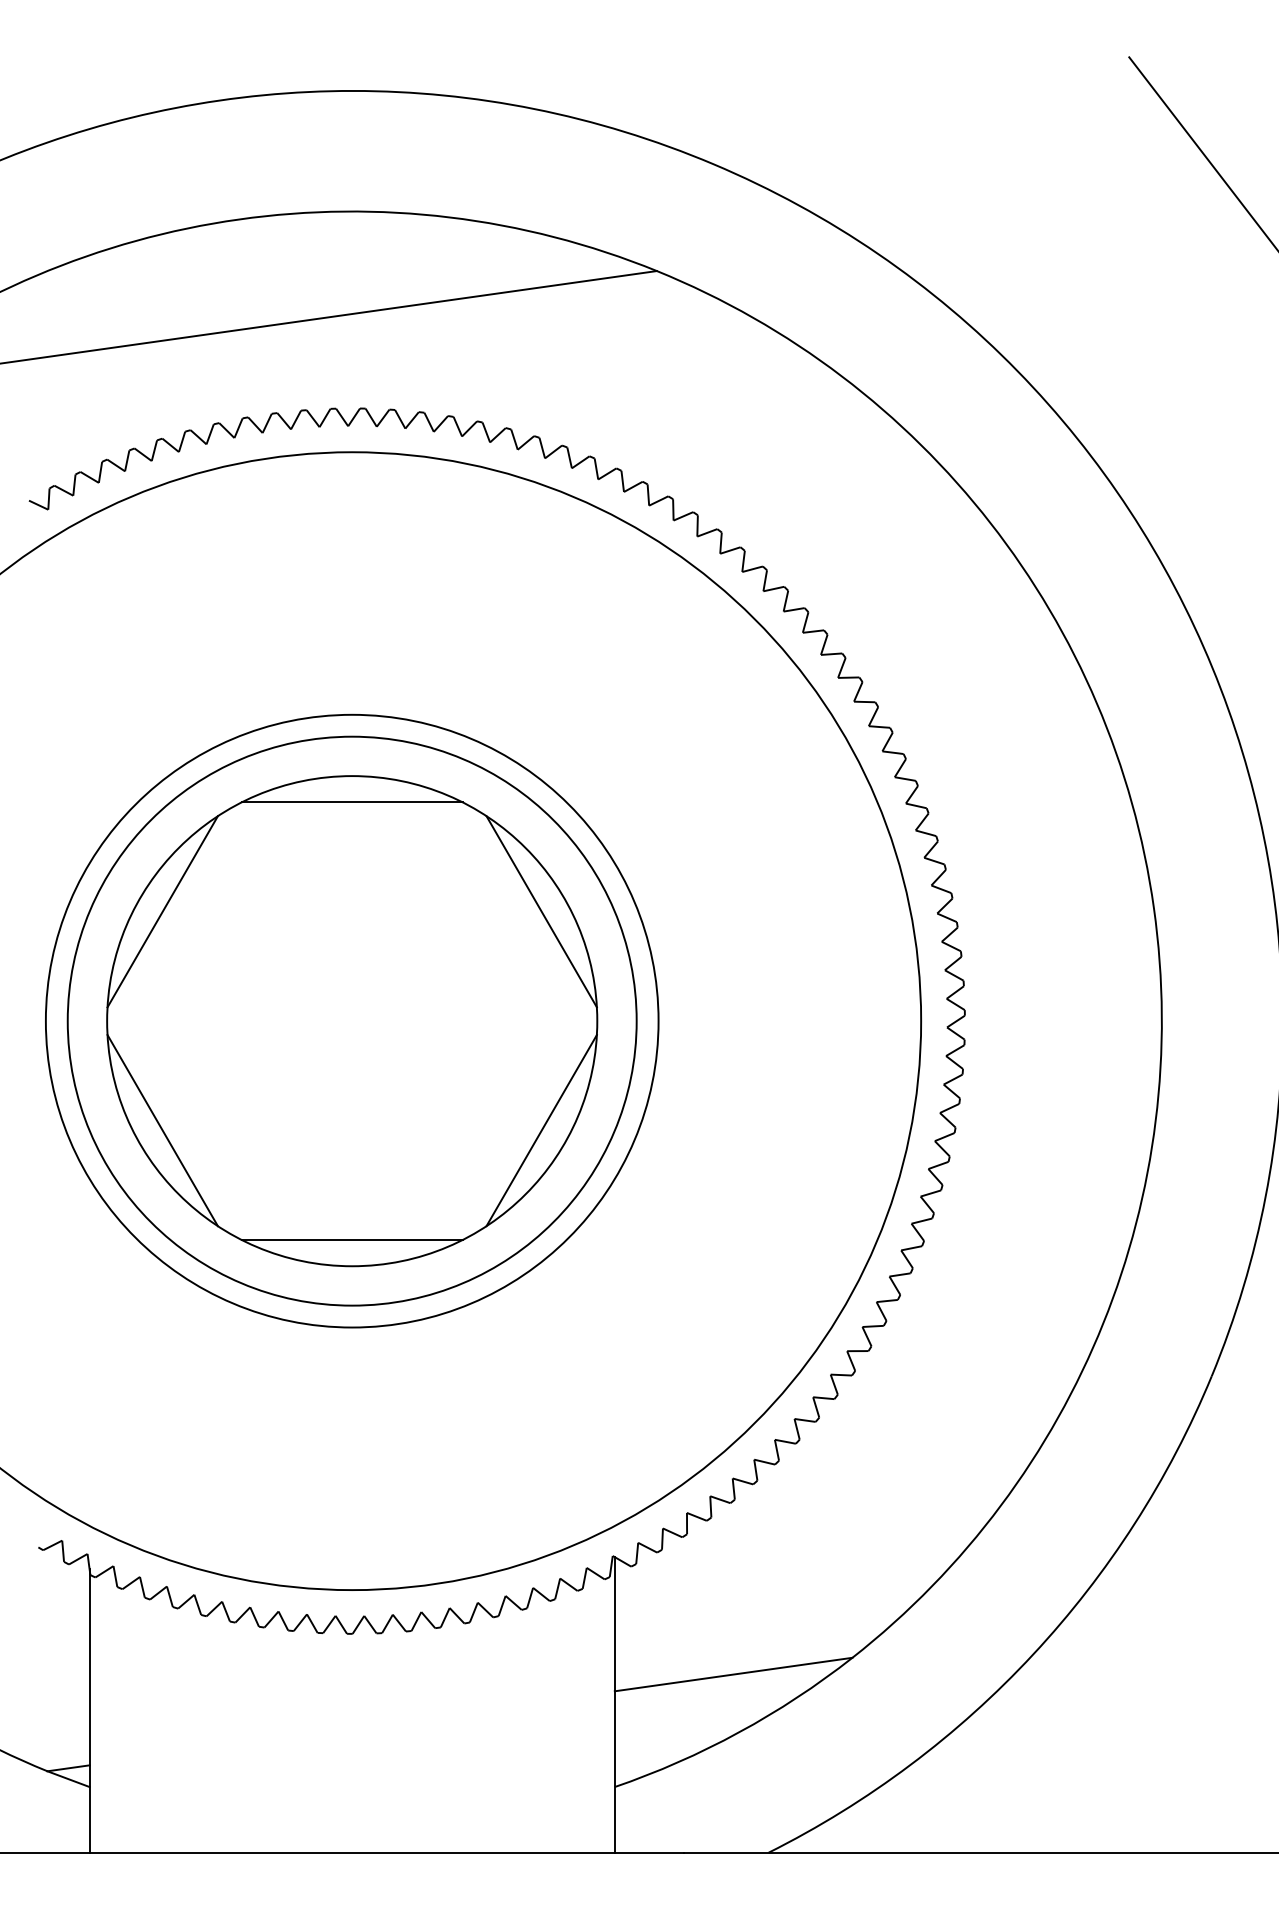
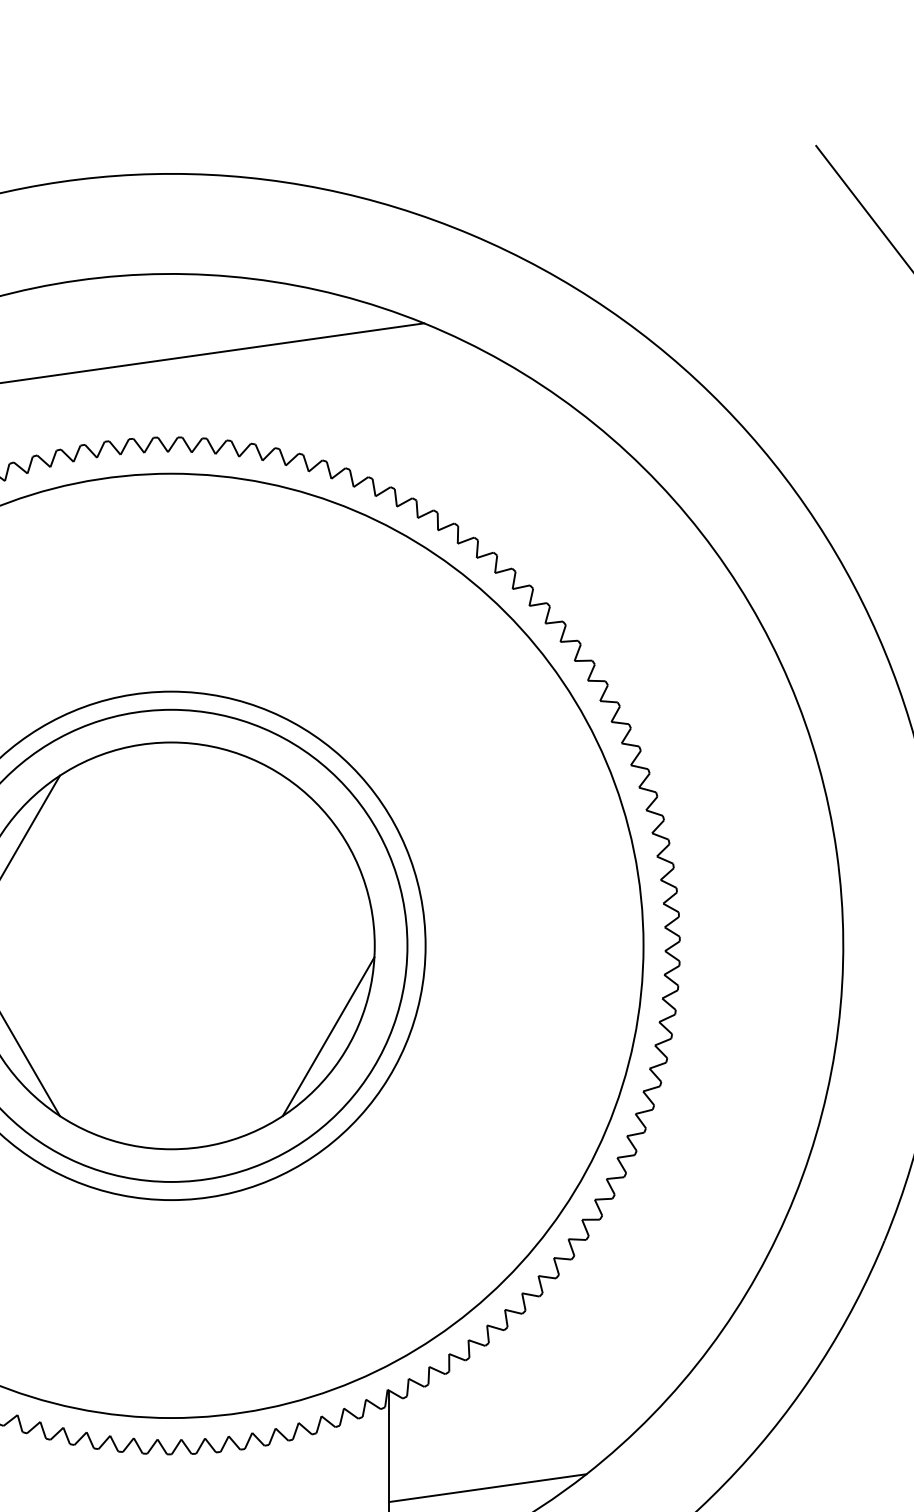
line: (351, 802) -> (170, 764), removed
line: (541, 911) -> (328, 854), removed
line: (351, 1239) -> (170, 1127), removed

